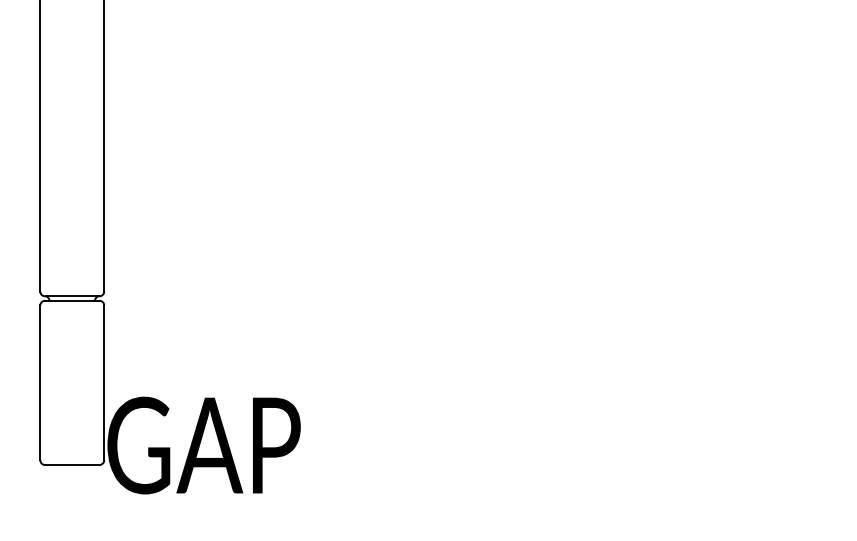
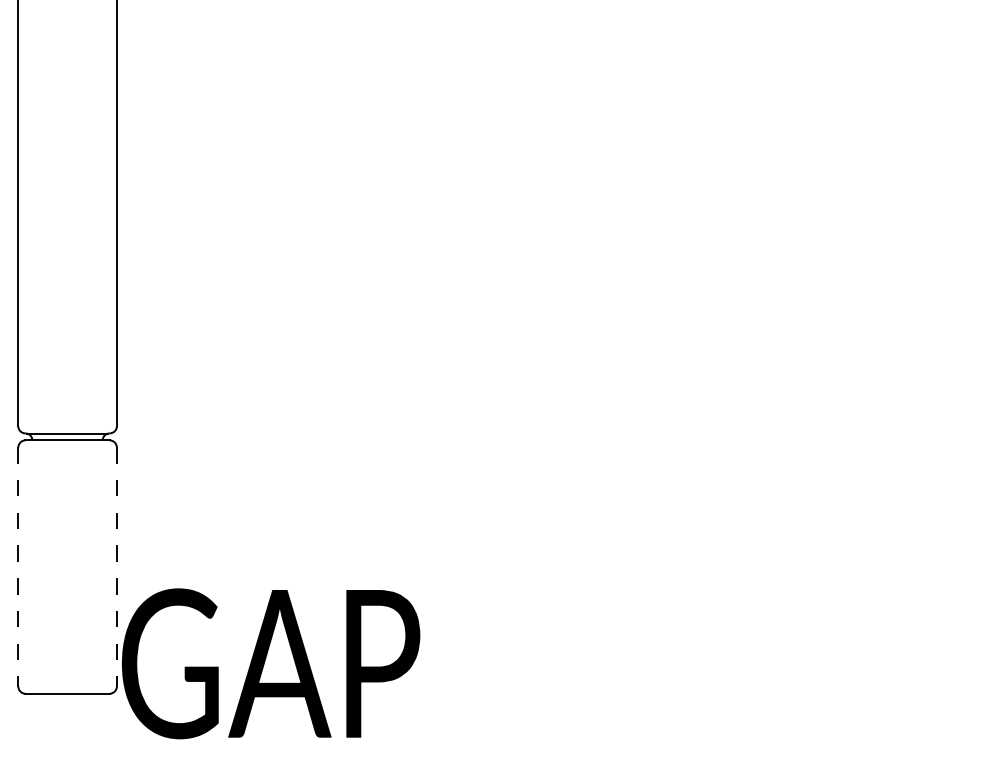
line: (40, 383) -> (18, 568), solid -> dashed
line: (104, 383) -> (117, 568), solid -> dashed

